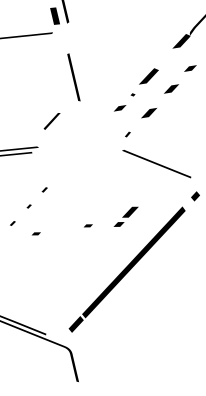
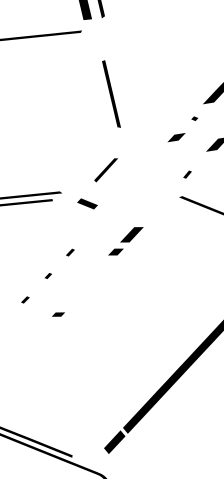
line: (51, 121) -> (105, 170), moved
fill: (56, 155) -> (86, 204), added
part: (125, 216) -> (124, 240), moved
part: (87, 225) -> (130, 302), removed

